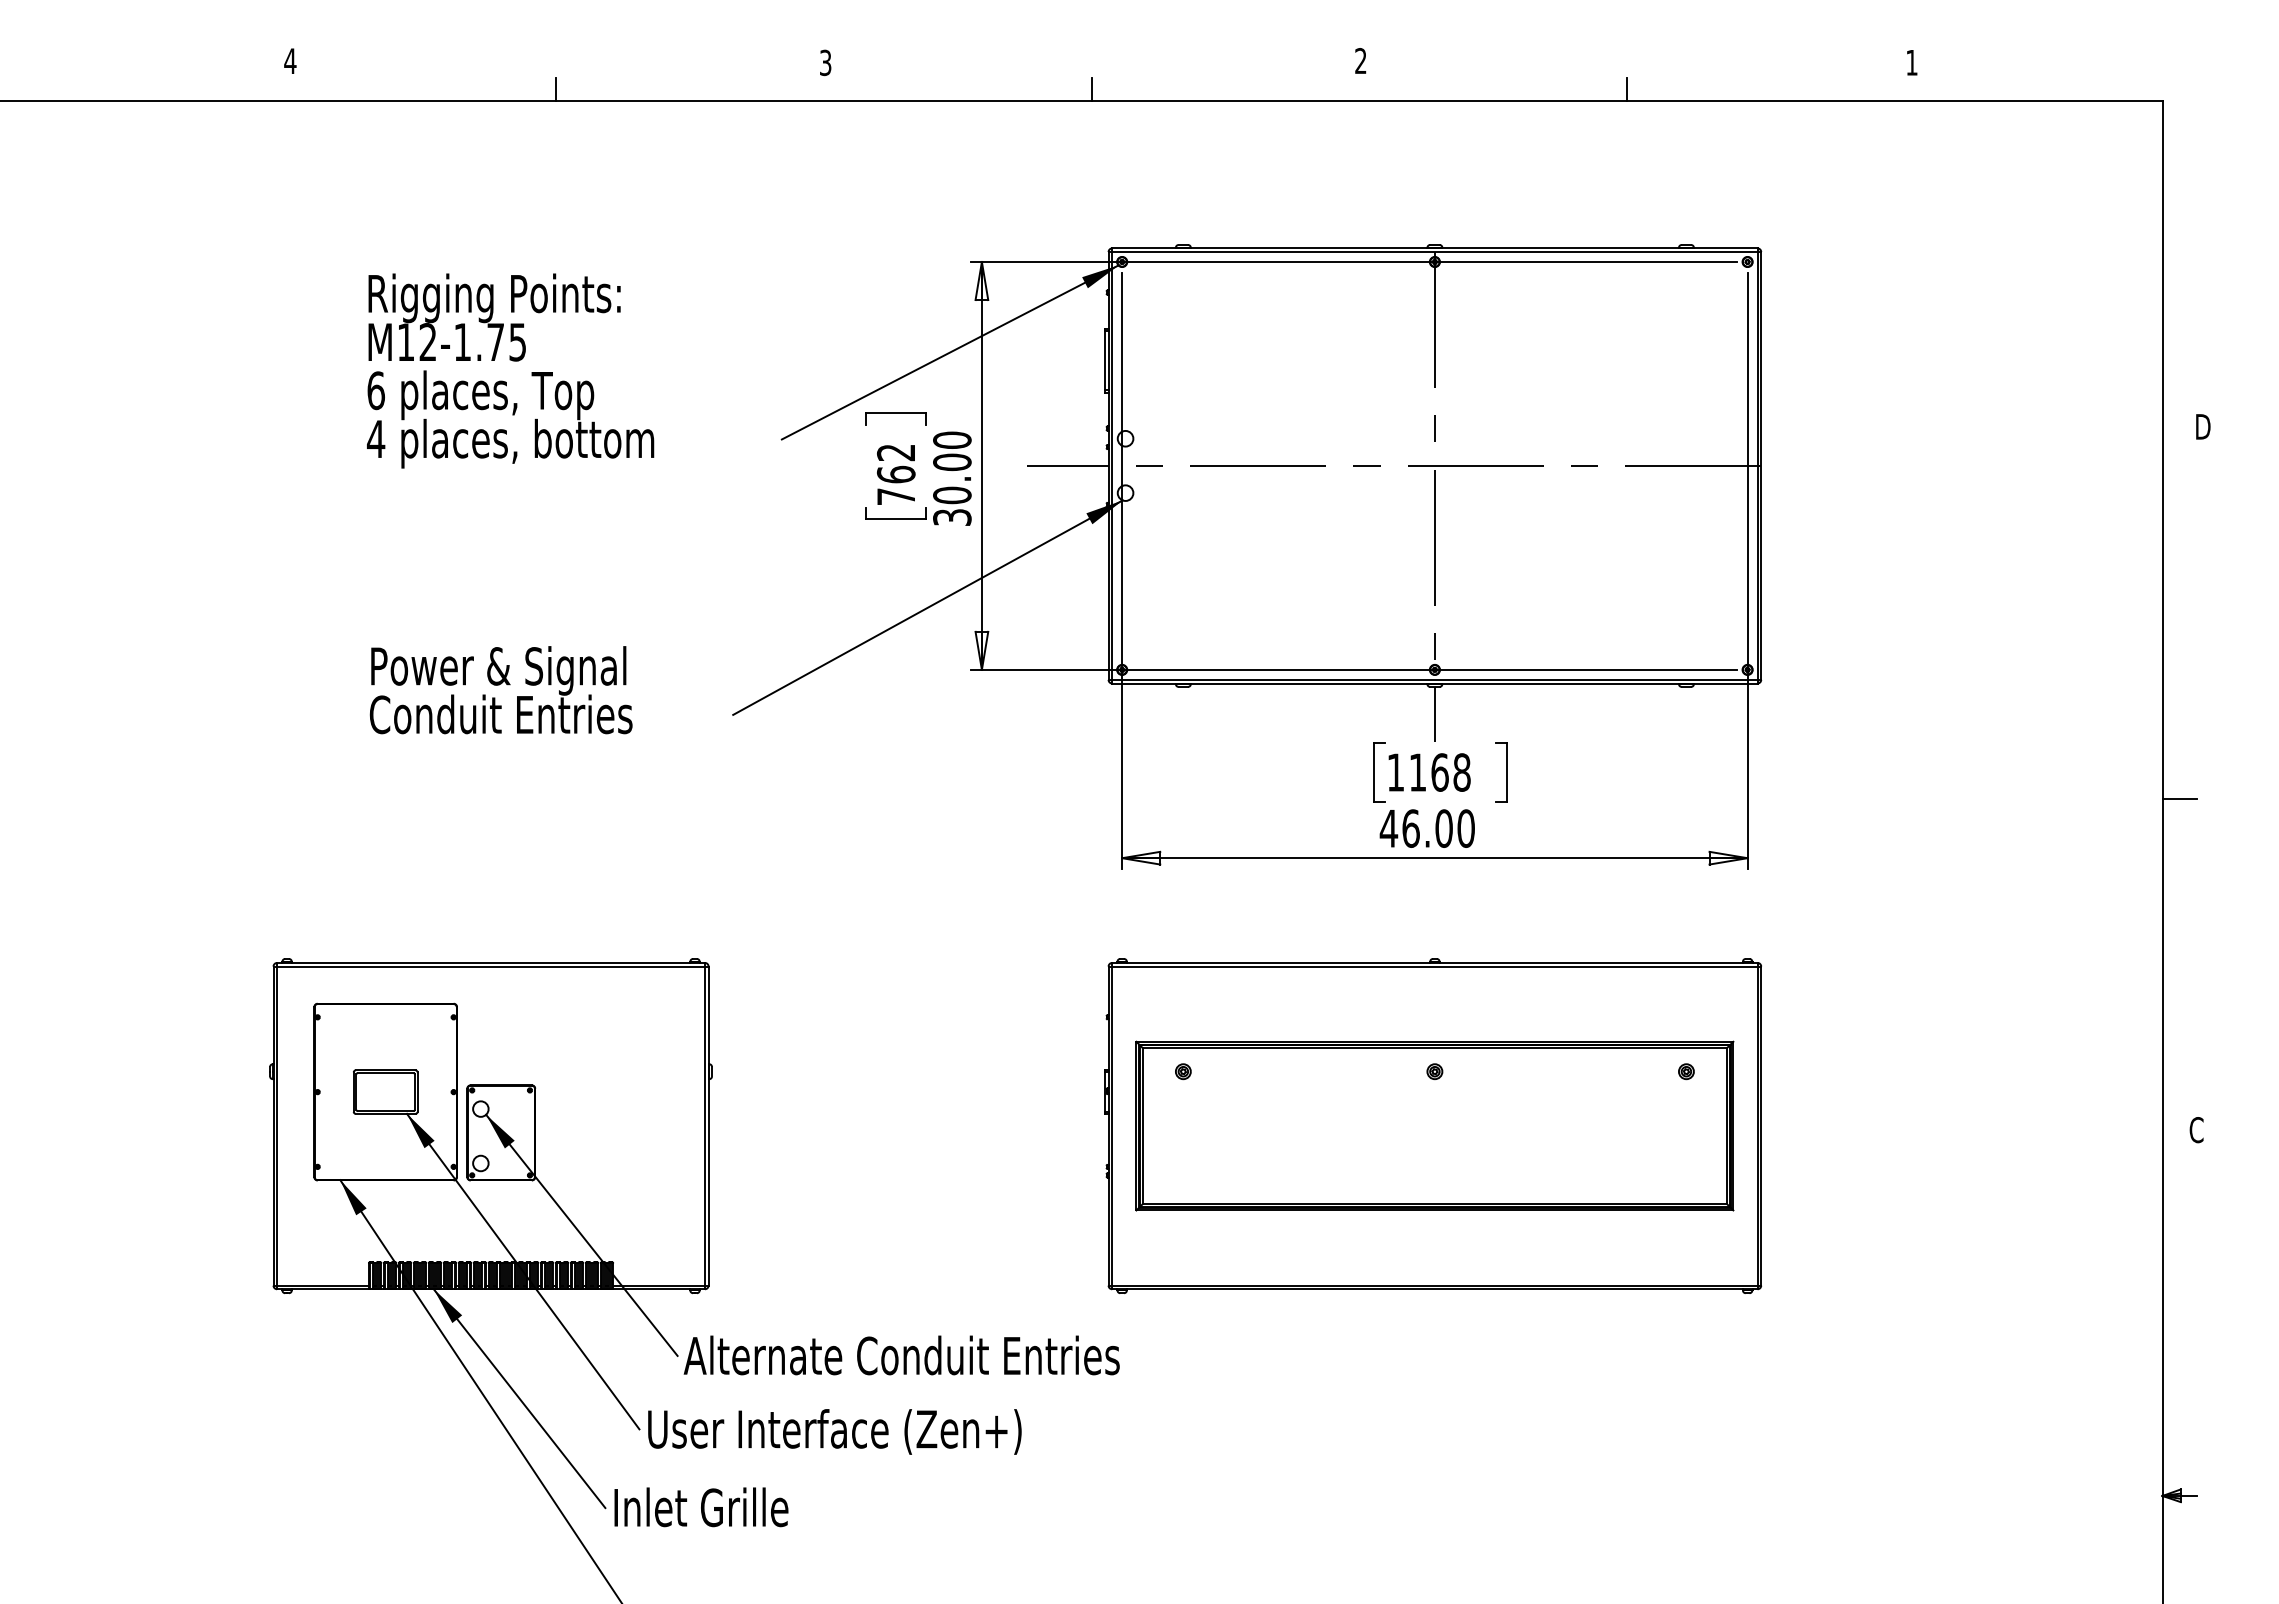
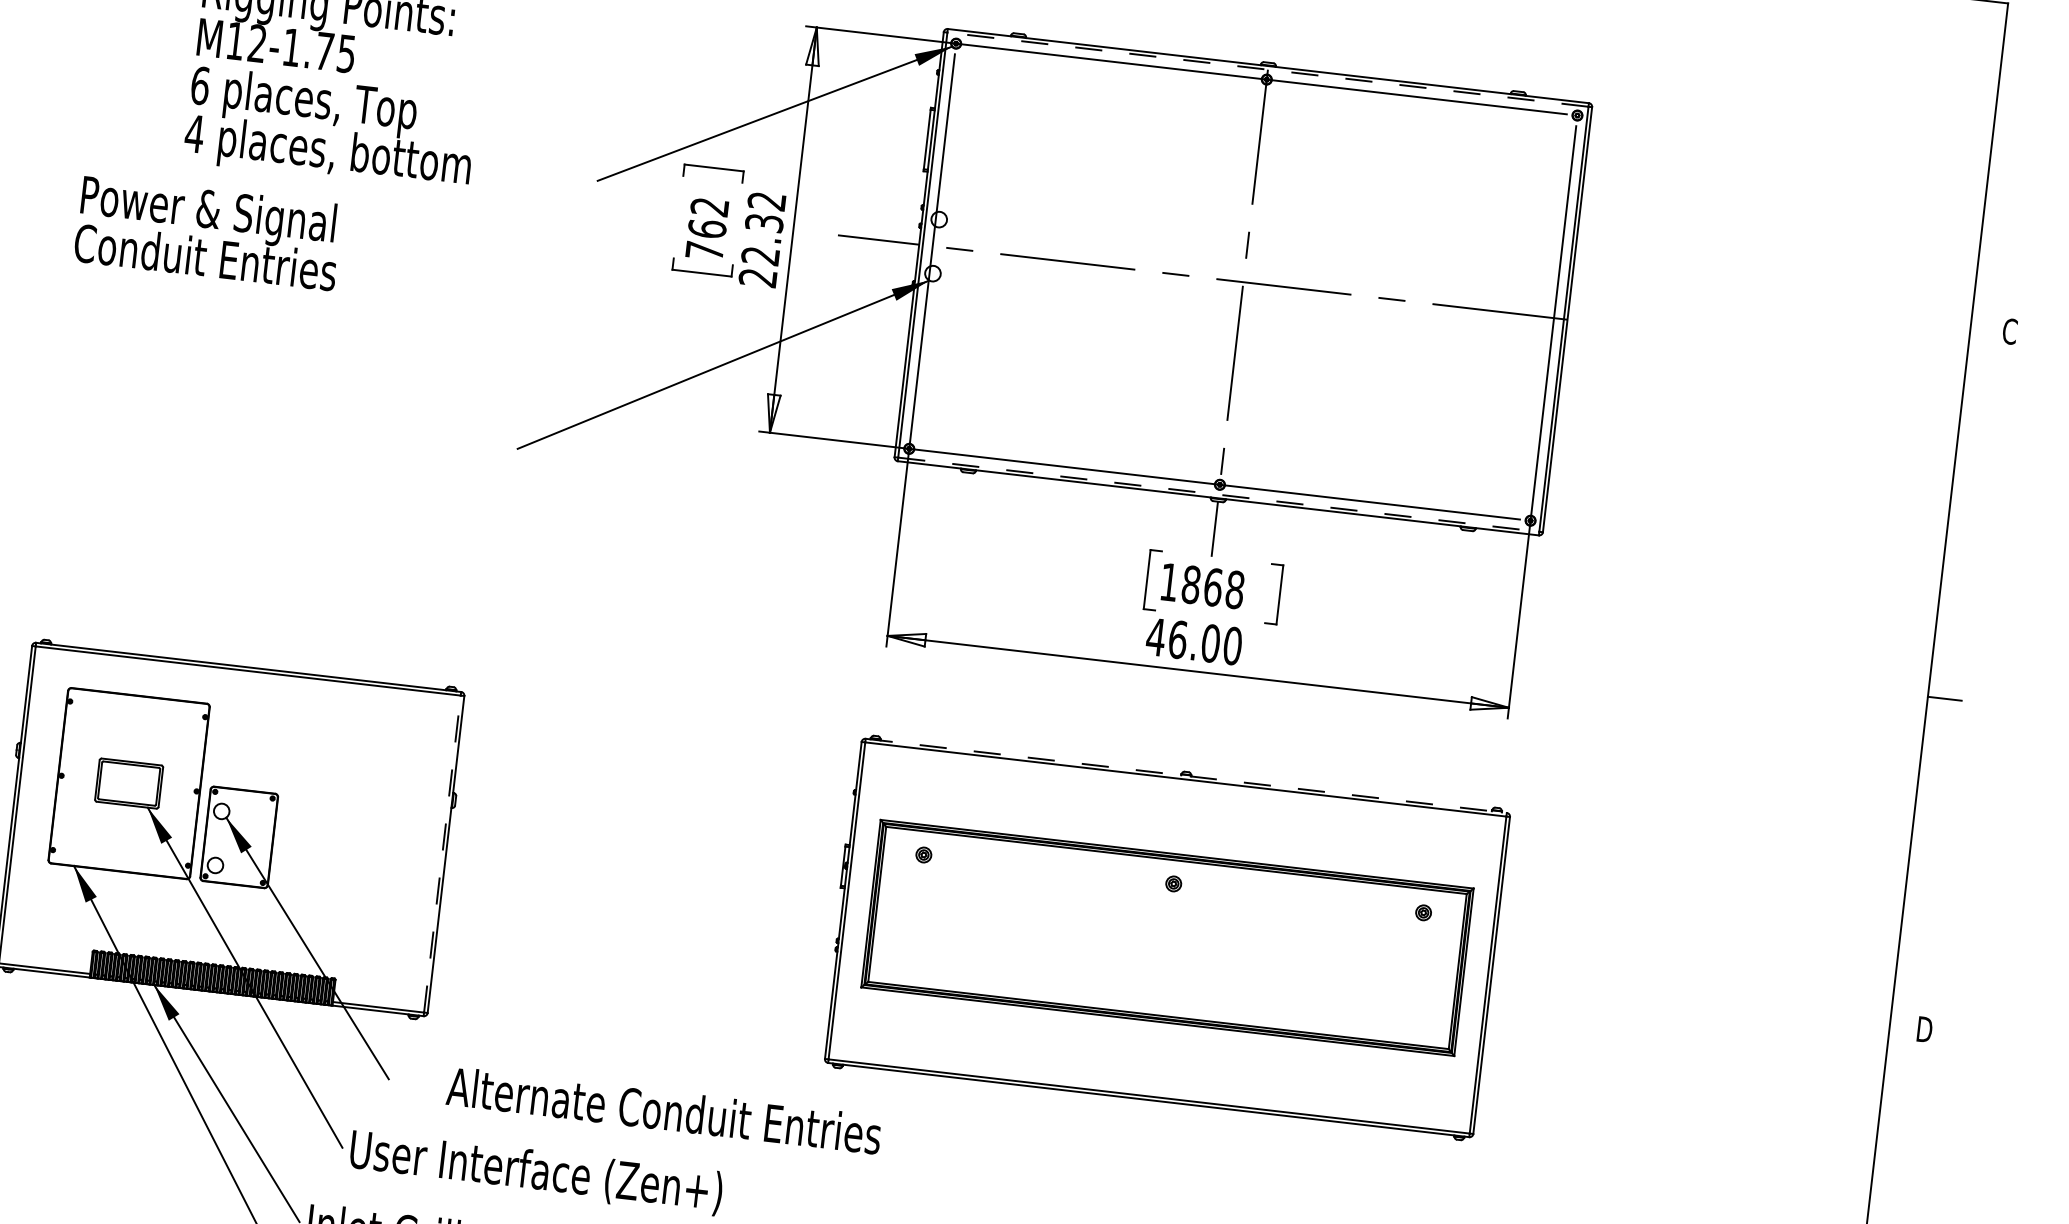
line: (1434, 252) -> (1267, 70), solid -> dashed
text: (2202, 426) -> (2010, 331), D -> C
text: (952, 478) -> (762, 239), 30.00 -> 22.32
line: (1434, 679) -> (1218, 494), solid -> dashed
text: (500, 690) -> (207, 233), moved
text: (1417, 772) -> (1190, 584), 1168 -> 1868
line: (1434, 962) -> (1185, 775), solid -> dashed
line: (704, 1126) -> (441, 854), solid -> dashed
text: (2197, 1130) -> (1924, 1029), C -> D
text: (901, 1355) -> (663, 1110), moved

